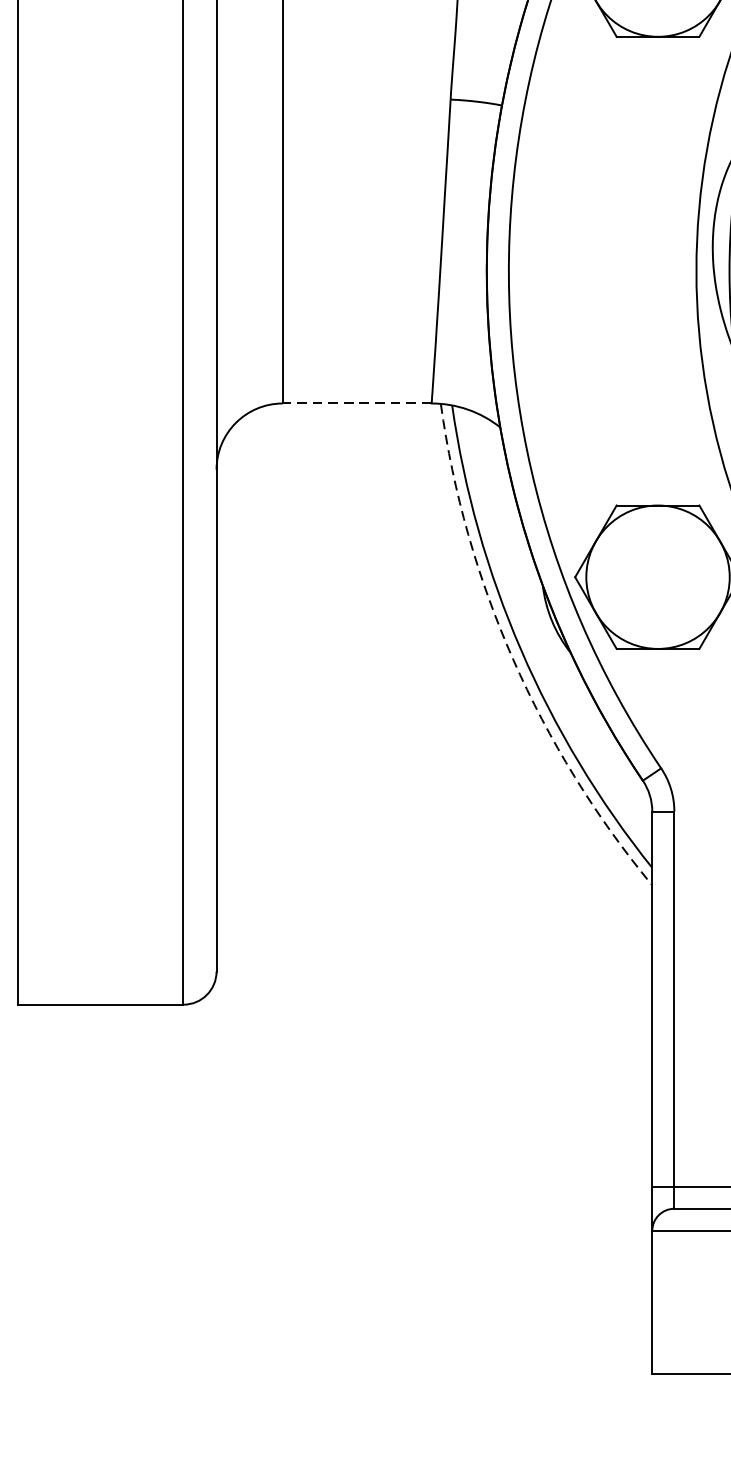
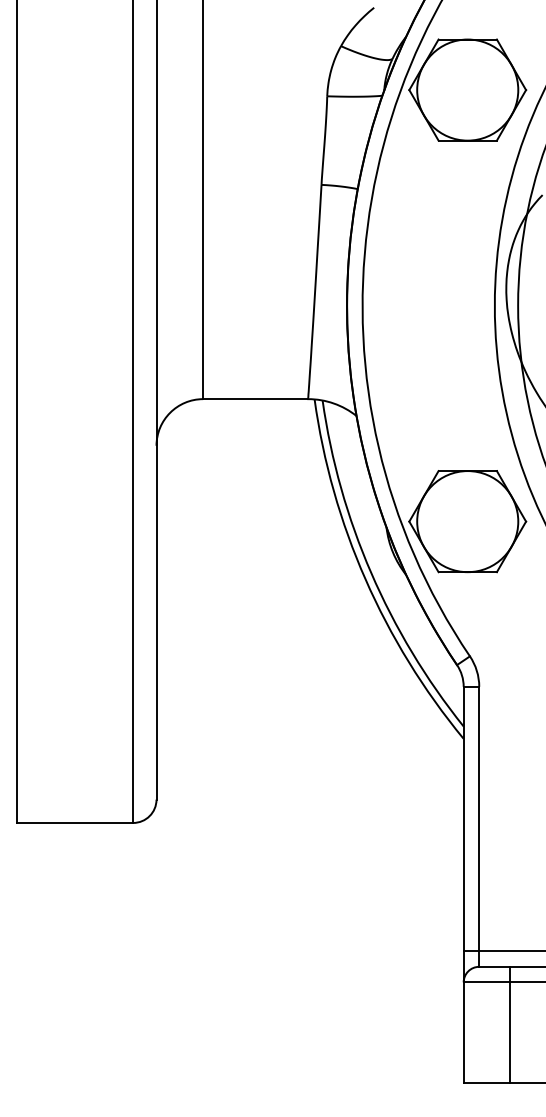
line: (356, 403) -> (255, 399), dashed -> solid
arc: (513, 659) -> (365, 579), dashed -> solid
line: (718, 1290) -> (510, 1024), added

